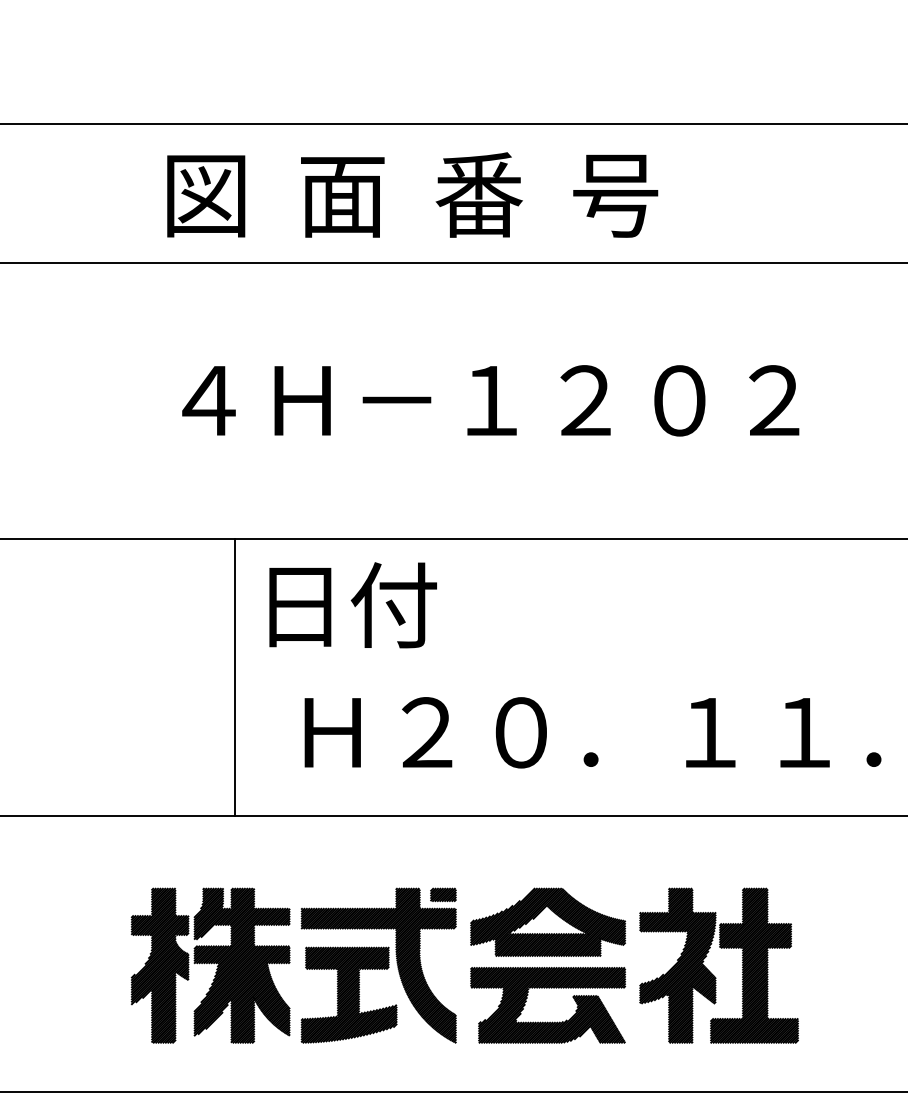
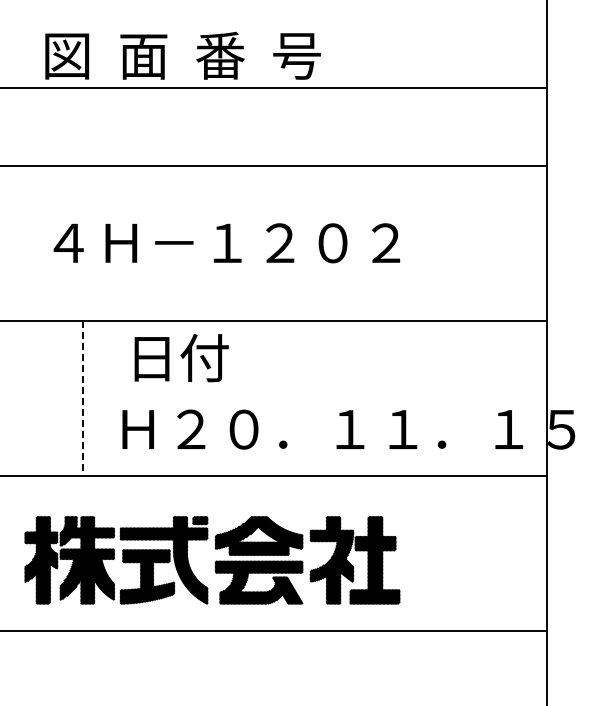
text: (411, 194) -> (182, 55), moved
text: (352, 606) -> (181, 358), moved
line: (235, 677) -> (83, 398), solid -> dashed

